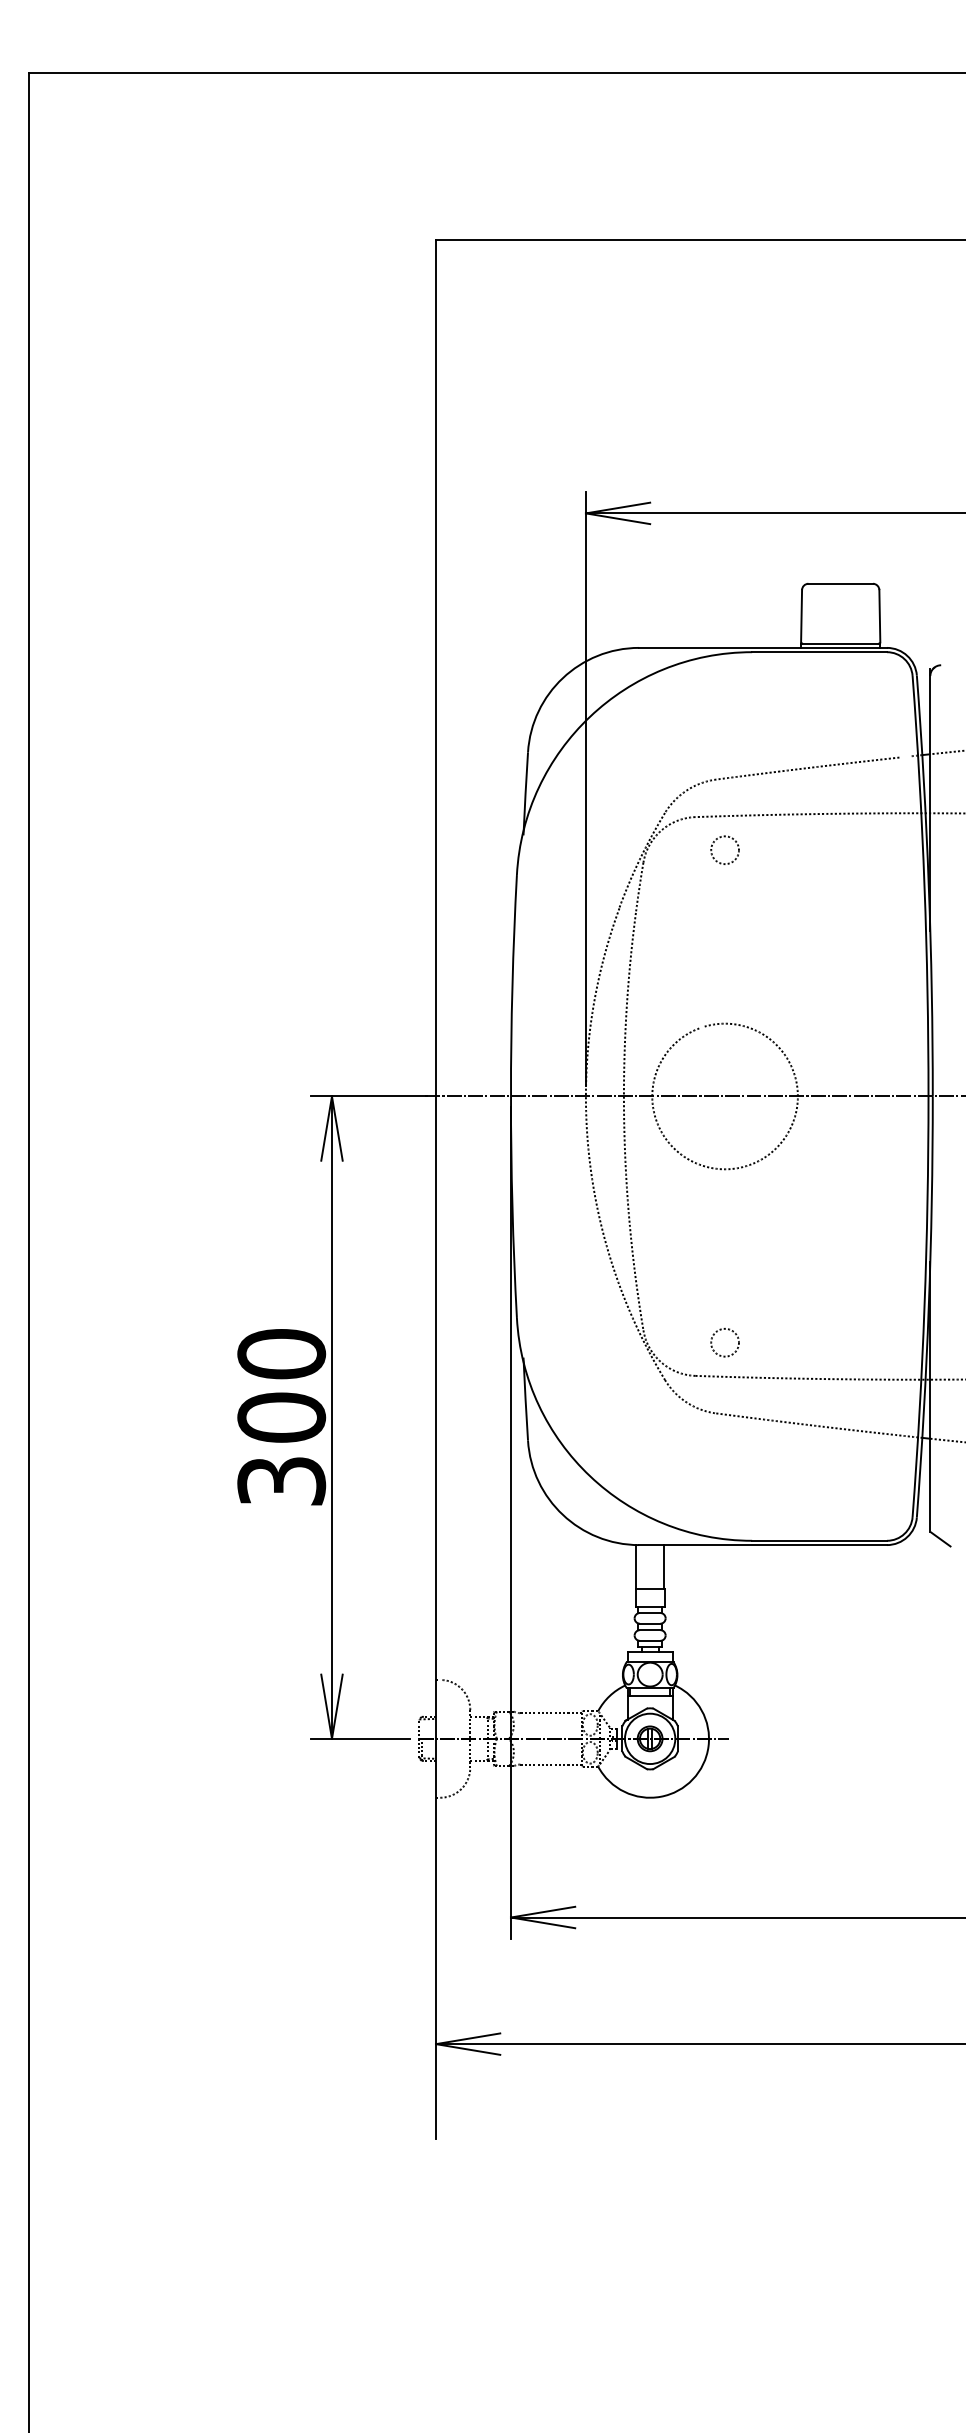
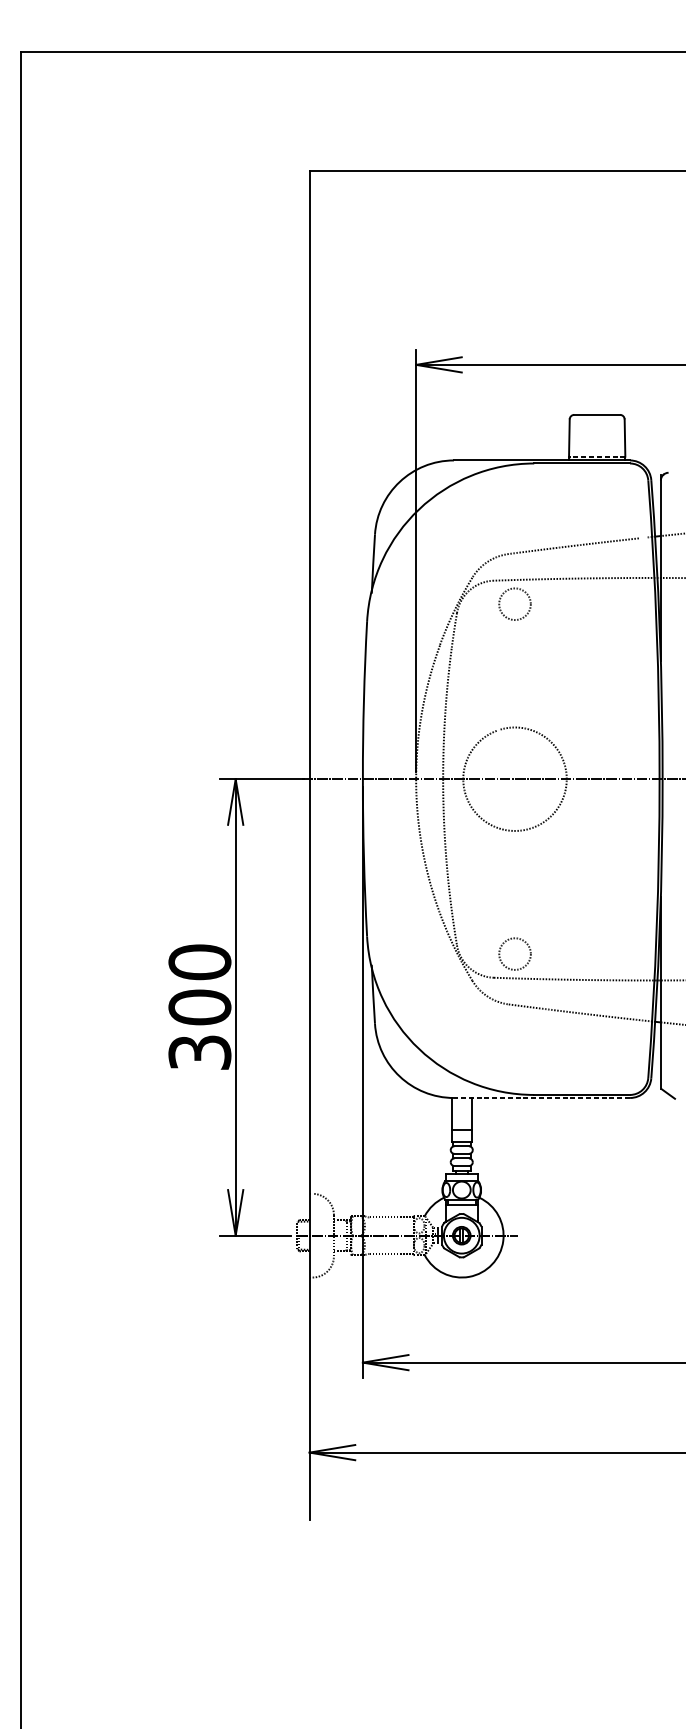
line: (840, 643) -> (597, 457), solid -> dashed
circle: (725, 850) -> (515, 604), size x1.6
circle: (724, 1342) -> (514, 954), size x1.6
line: (763, 1545) -> (542, 1098), solid -> dashed

